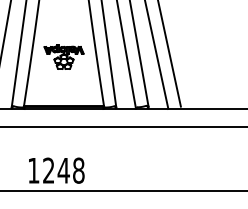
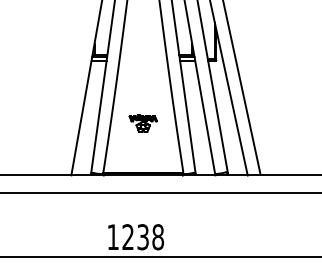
part: (63, 57) -> (142, 123), size x0.7
text: (63, 171) -> (142, 237), 1248 -> 1238

